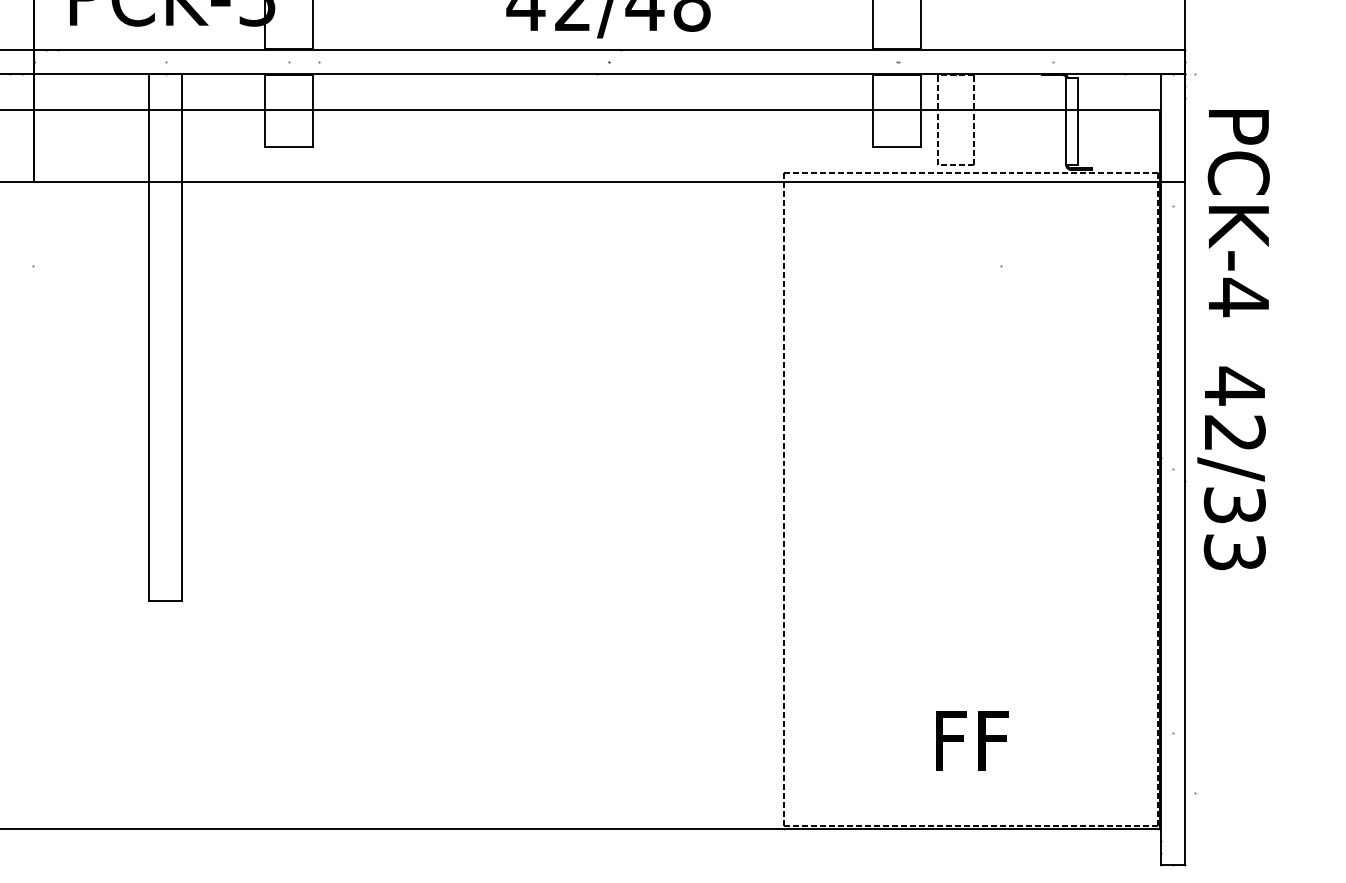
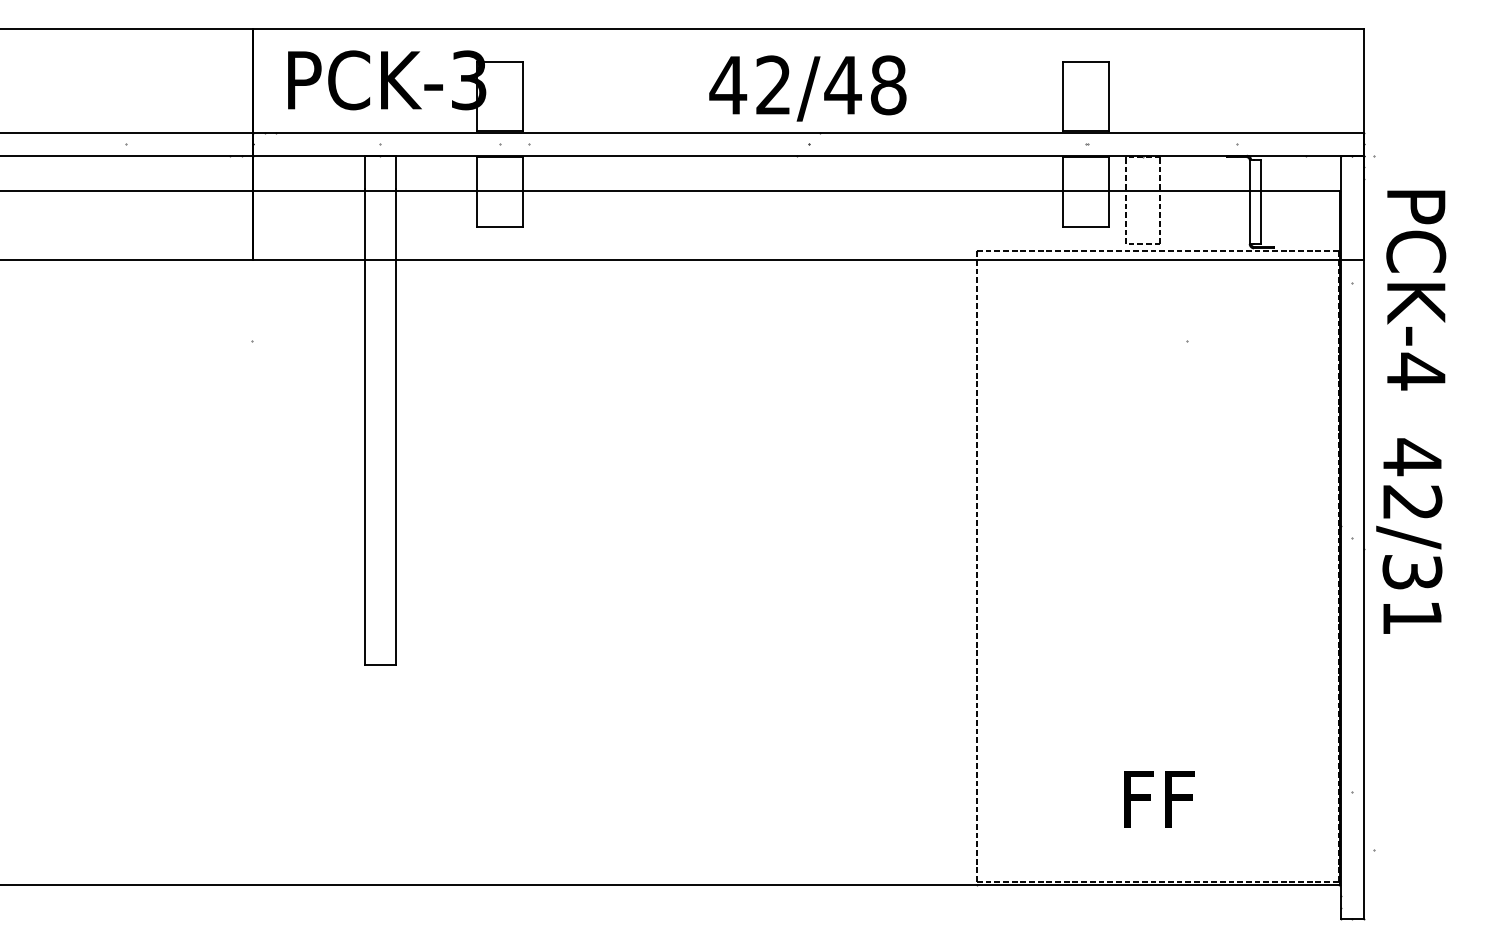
text: (1234, 552) -> (1412, 617), 42/33 -> 42/31

